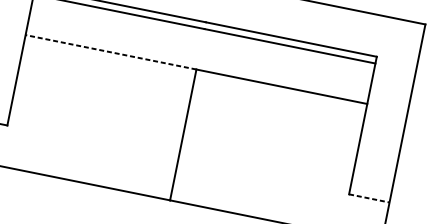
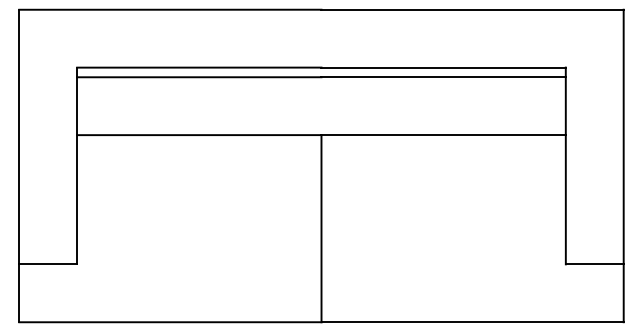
line: (110, 52) -> (198, 135), dashed -> solid
line: (369, 198) -> (594, 264), dashed -> solid

